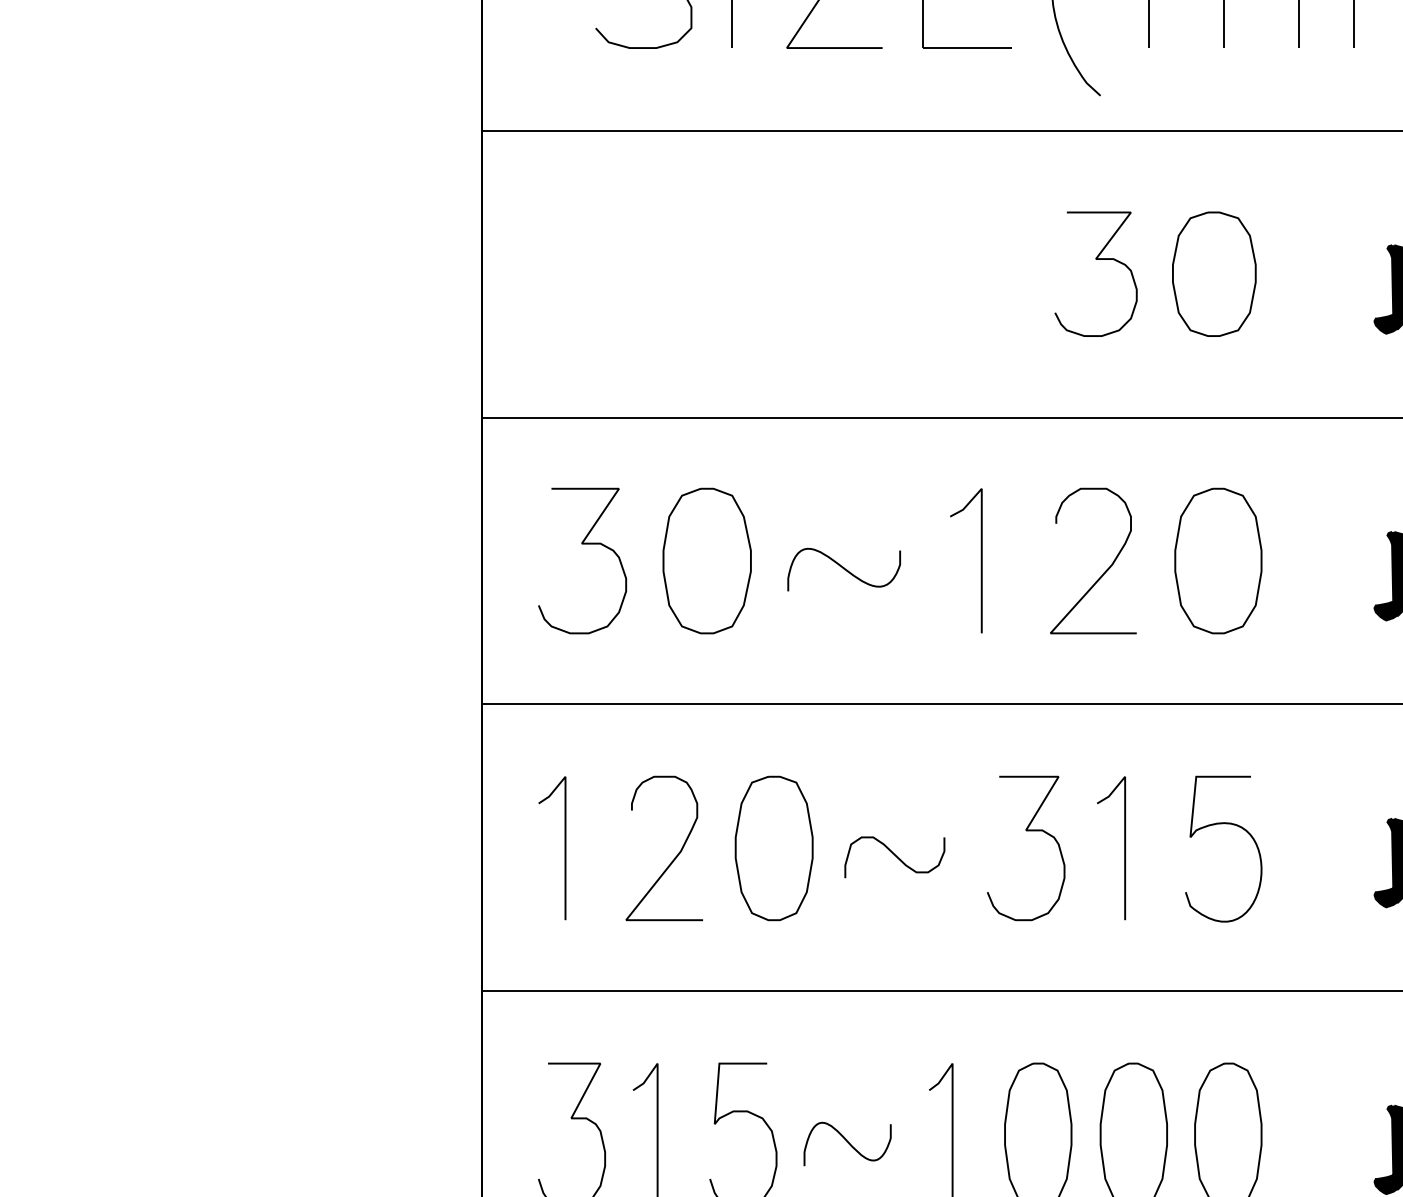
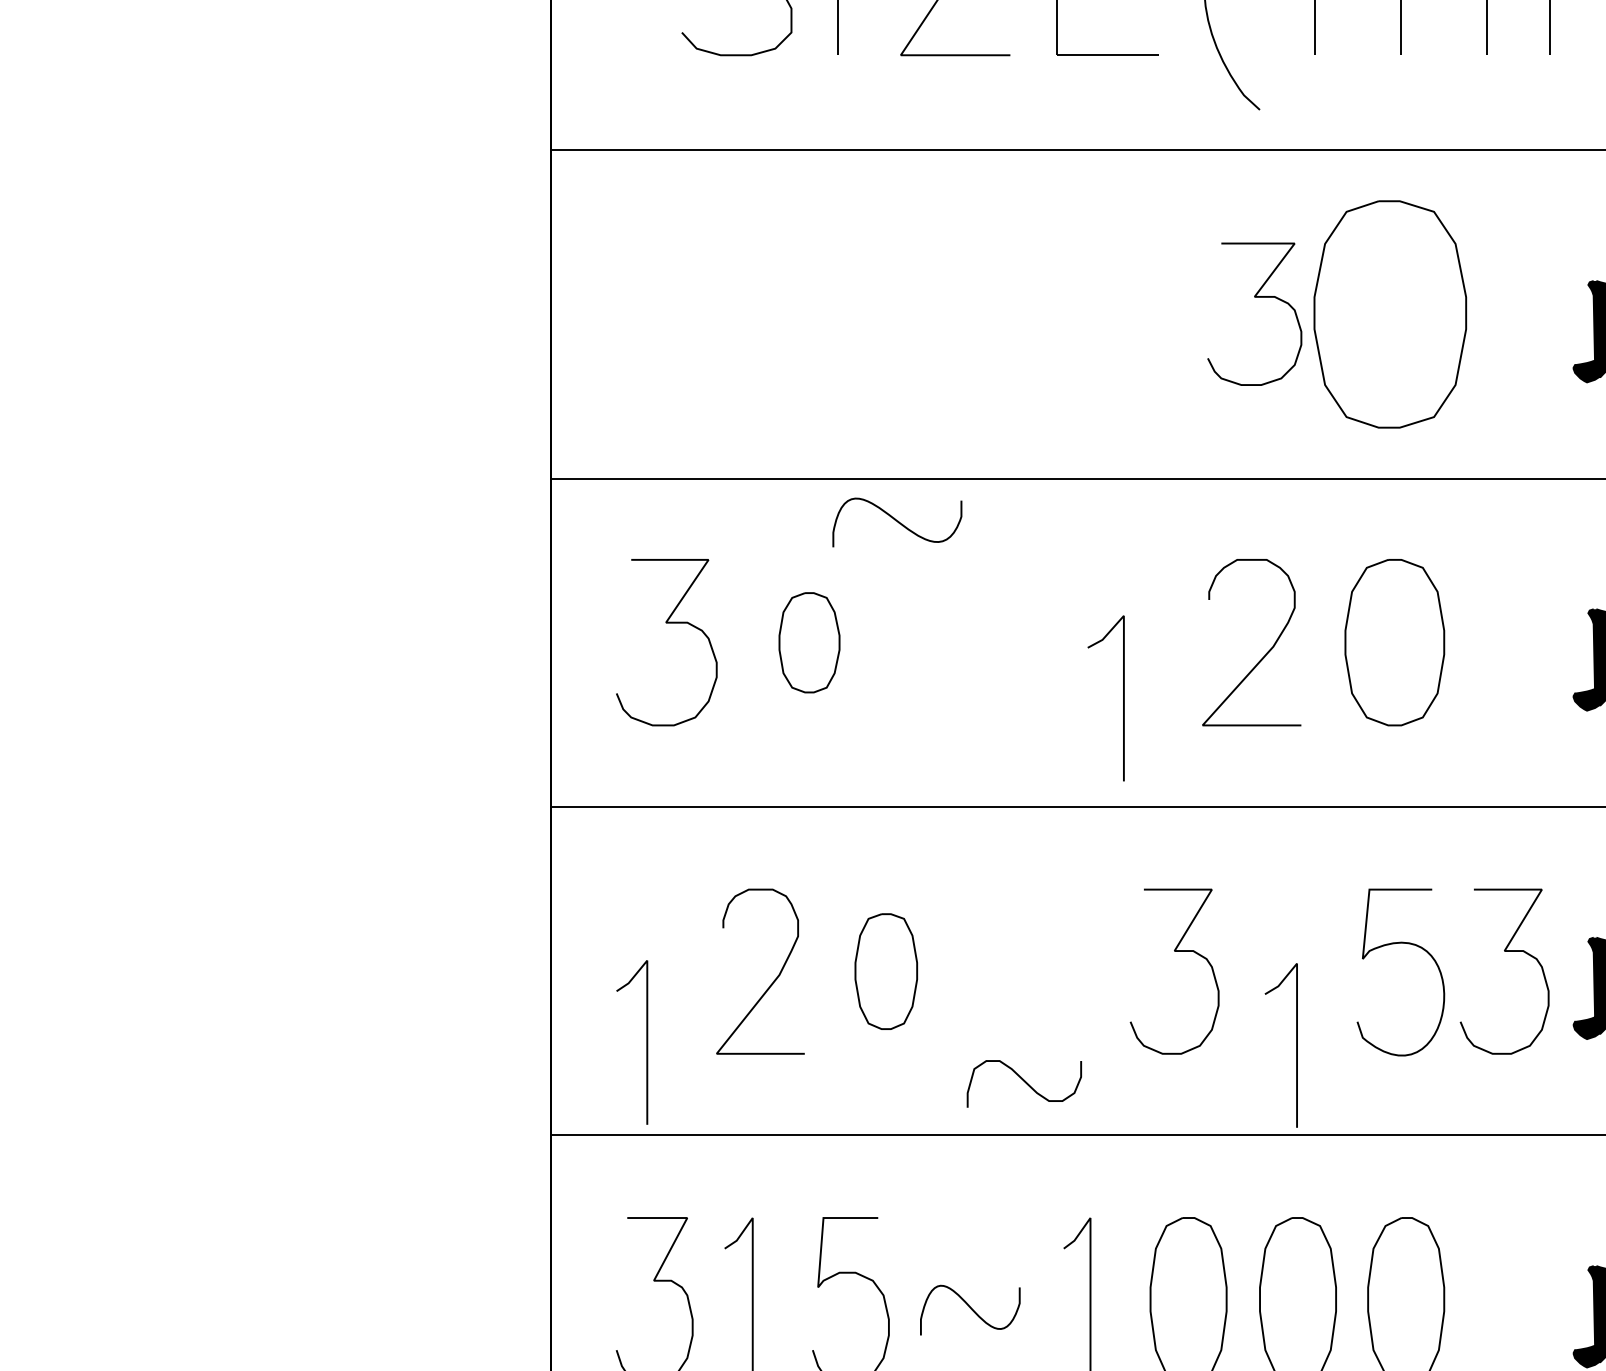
part: (1213, 273) -> (1389, 313), size x1.6
part: (707, 560) -> (809, 642), size x0.6
line: (981, 560) -> (1123, 698), moved
curve: (844, 569) -> (897, 522), moved
curve: (1314, 830) -> (1504, 951), added
line: (564, 848) -> (646, 1042), moved
part: (774, 848) -> (886, 971), size x0.7
line: (1124, 848) -> (1296, 1045), moved
curve: (894, 856) -> (1024, 1082), moved

